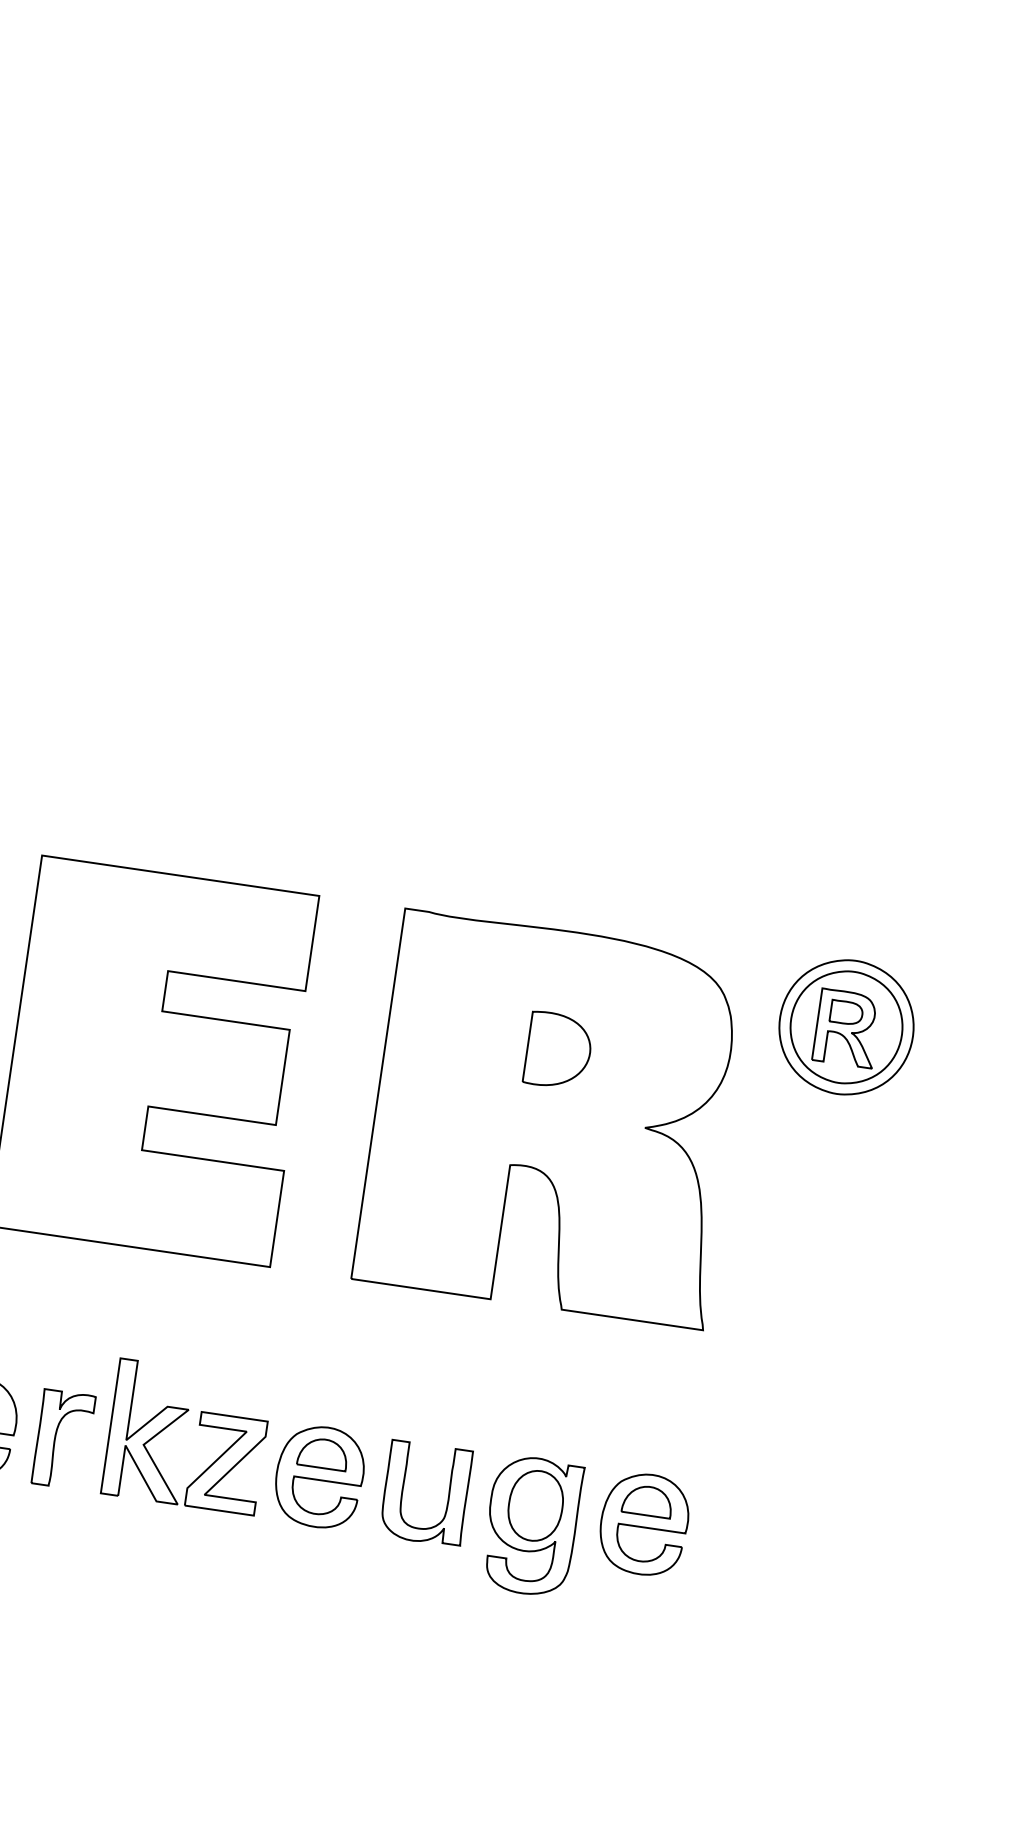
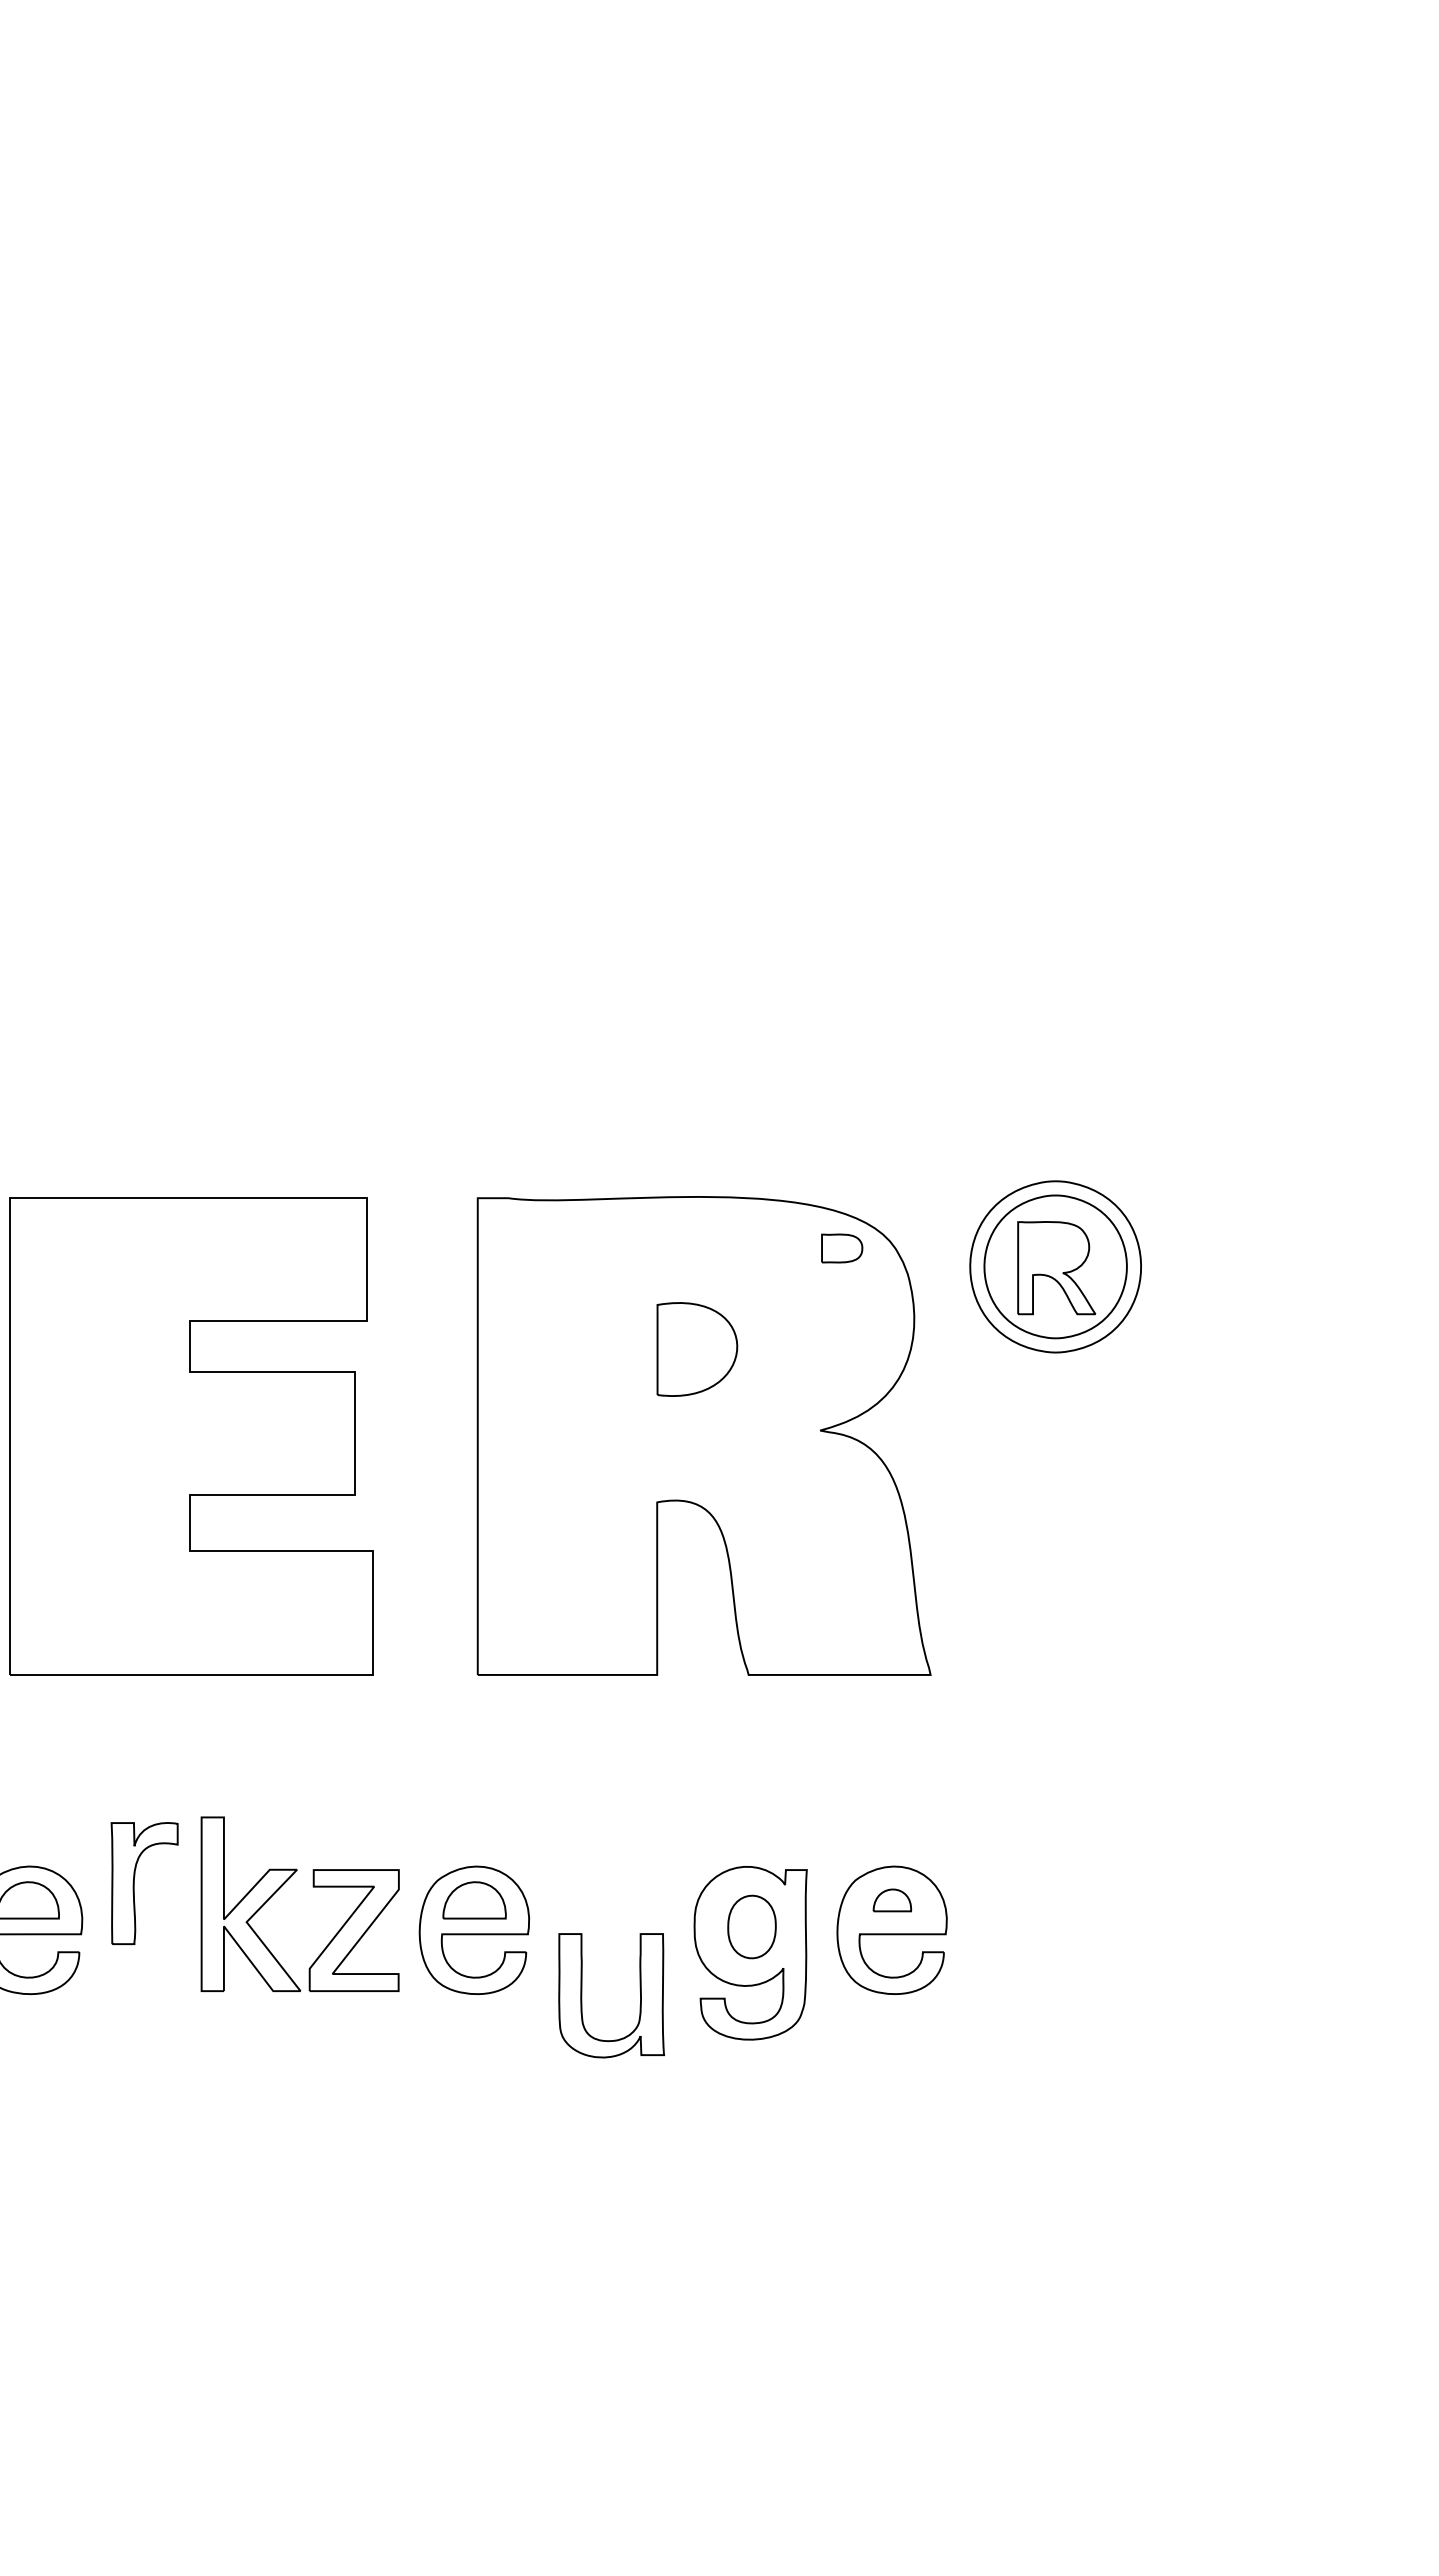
part: (846, 1012) -> (842, 1248), moved
part: (55, 1438) -> (134, 1883), moved
part: (448, 1491) -> (639, 1989), moved
part: (647, 1501) -> (892, 1900), size x0.6
part: (535, 1505) -> (751, 1926), size x0.7

